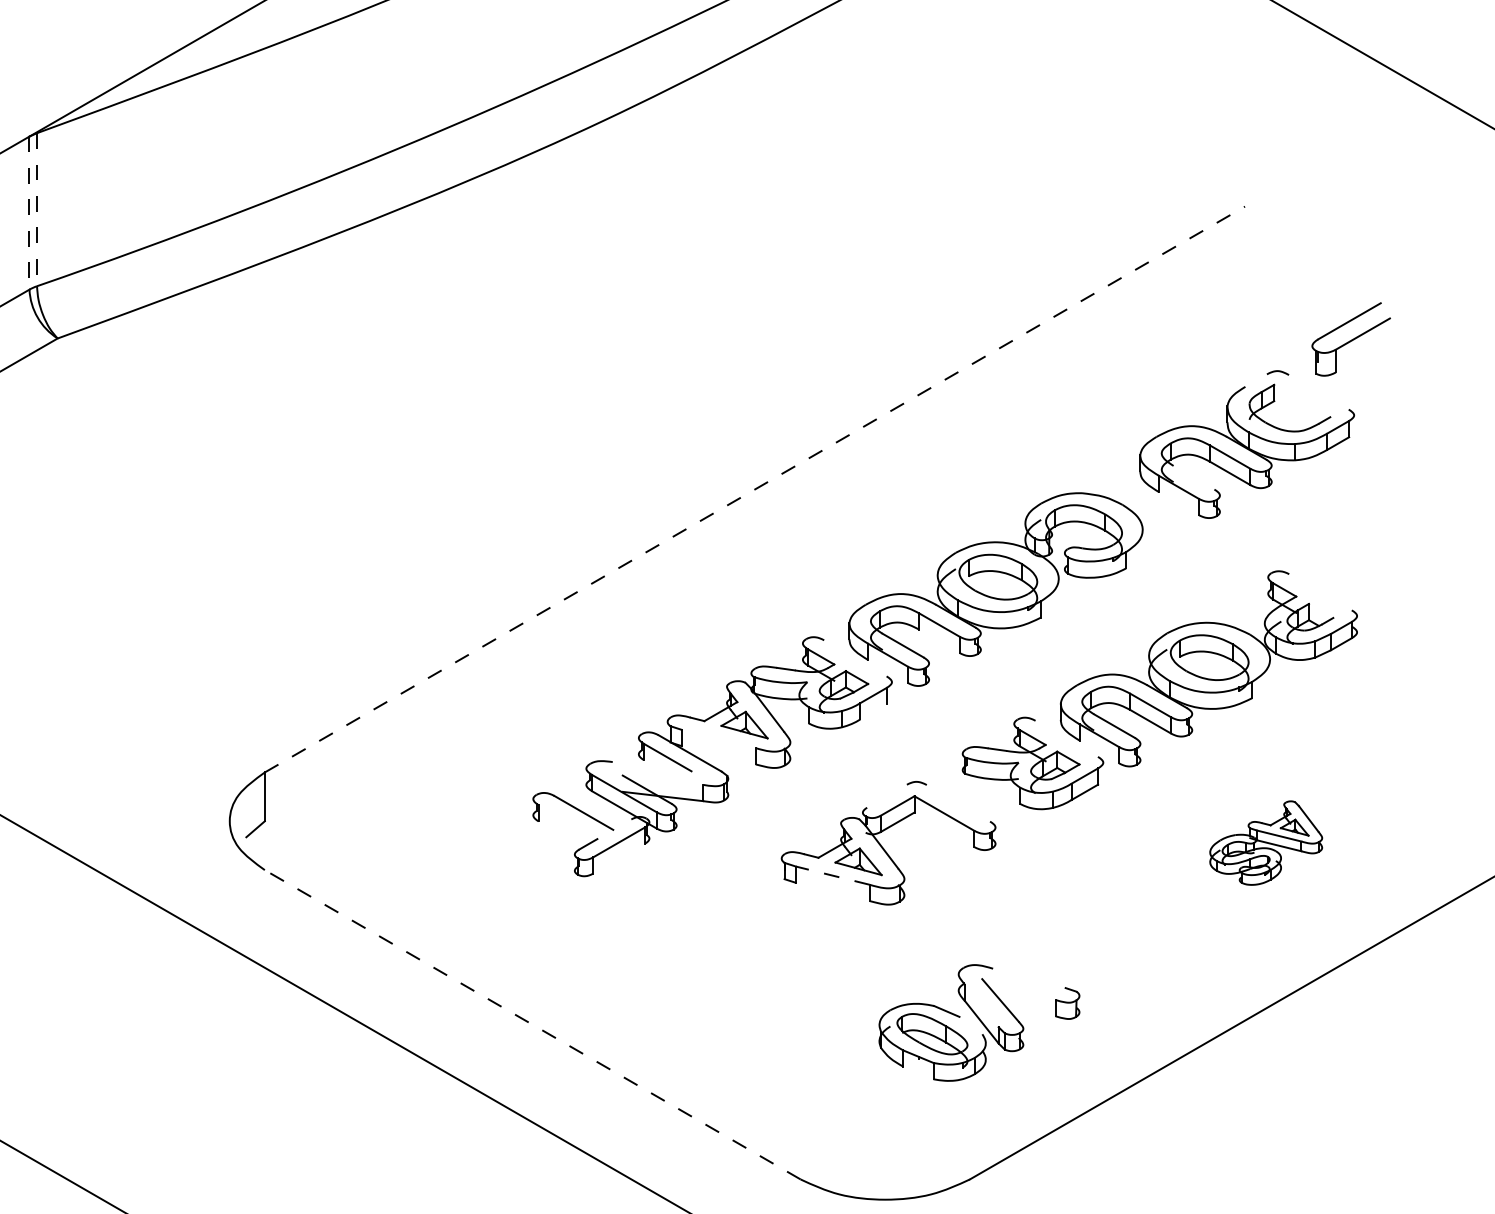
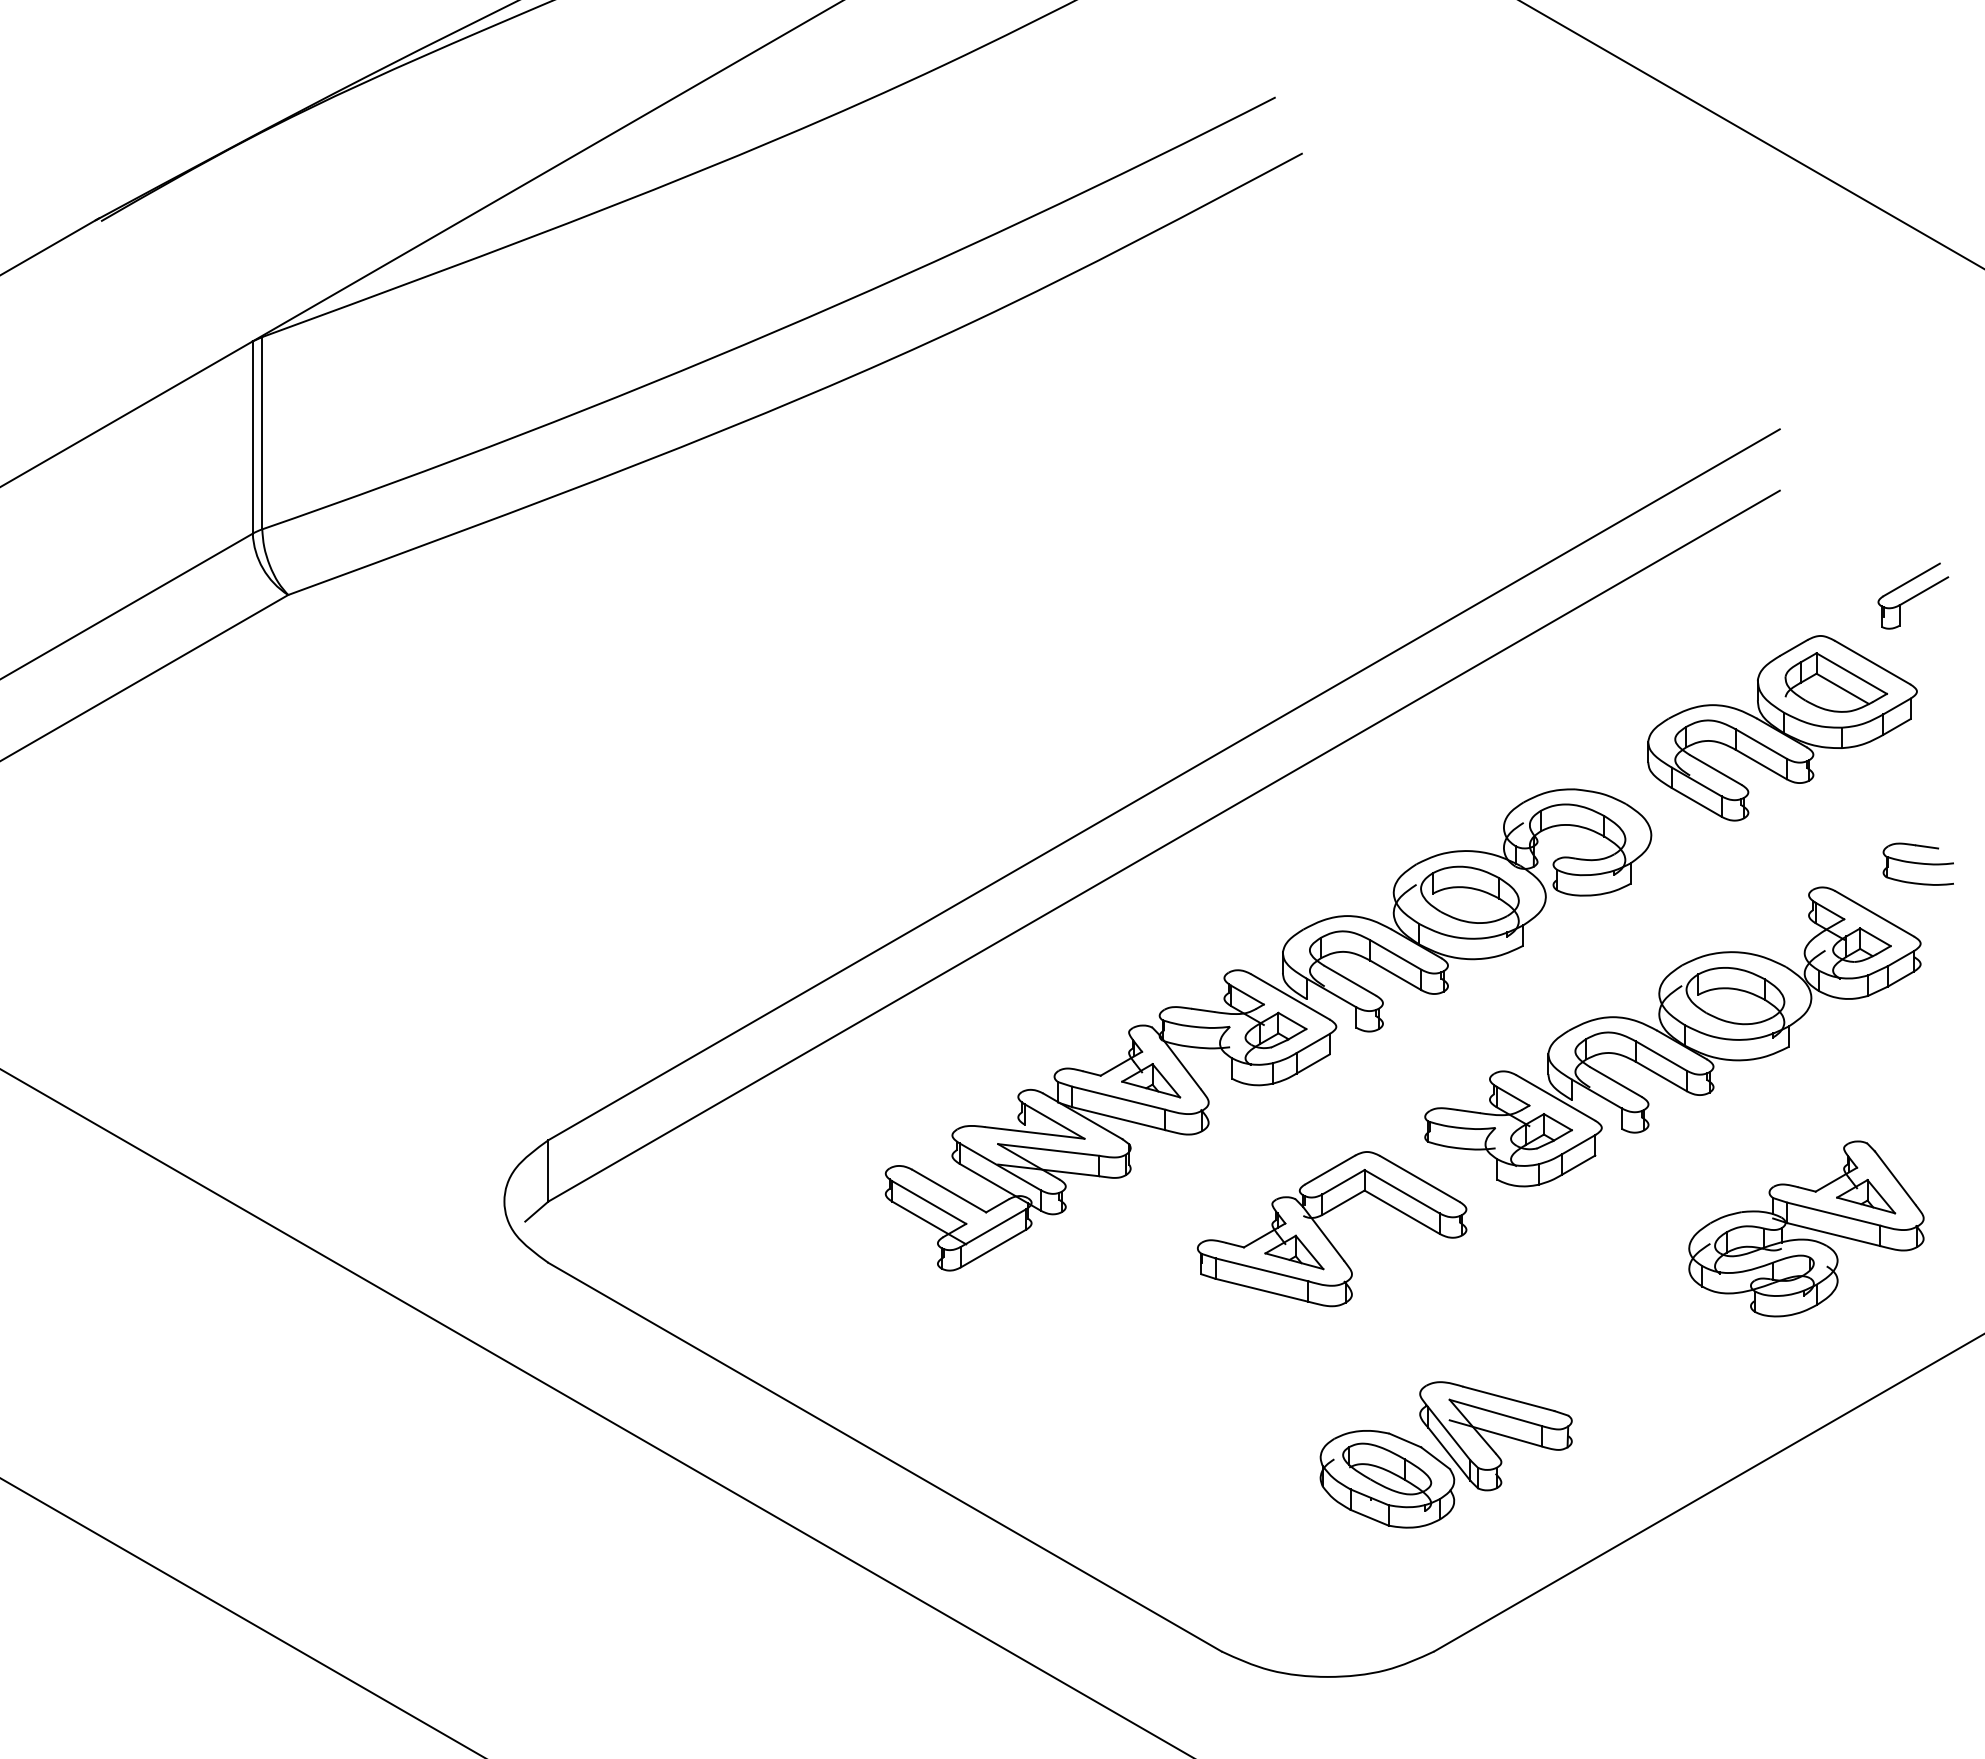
line: (37, 209) -> (262, 433), dashed -> solid
line: (29, 213) -> (252, 438), dashed -> solid
part: (1351, 338) -> (1913, 595), size x0.71
line: (1255, 380) -> (1793, 647), added
line: (1318, 392) -> (1872, 662), added
line: (1302, 400) -> (1851, 673), added
line: (1294, 412) -> (1842, 688), added
line: (1193, 477) -> (1715, 769), added
line: (755, 489) -> (1164, 784), dashed -> solid
line: (1178, 503) -> (1696, 802), added
line: (754, 537) -> (1163, 845), added
part: (1354, 552) -> (1917, 863), added
line: (1320, 592) -> (1874, 913), added
line: (1321, 611) -> (1875, 937), added
line: (939, 641) -> (1395, 975), added
line: (855, 658) -> (1290, 996), added
line: (873, 711) -> (1312, 1063), added
line: (718, 738) -> (1118, 1097), added
line: (1066, 738) -> (1555, 1097), added
line: (718, 755) -> (1118, 1118), added
line: (651, 766) -> (1034, 1132), added
line: (662, 779) -> (1048, 1149), added
line: (887, 795) -> (1330, 1169), added
line: (958, 802) -> (1419, 1178), added
line: (568, 822) -> (929, 1202), added
line: (622, 824) -> (997, 1205), added
line: (943, 829) -> (1401, 1211), added
line: (568, 837) -> (929, 1222), added
part: (1266, 842) -> (1806, 1228), size x1.67
line: (619, 858) -> (993, 1248), added
line: (833, 875) -> (1262, 1269), dashed -> solid
line: (832, 891) -> (1261, 1289), added
line: (1029, 978) -> (1508, 1398), added
line: (1018, 989) -> (1495, 1412), added
line: (982, 1005) -> (1449, 1433), added
line: (1018, 1005) -> (1495, 1433), added
line: (533, 1025) -> (885, 1457), dashed -> solid
line: (970, 1025) -> (1435, 1458), added
line: (918, 1072) -> (1369, 1517), added

